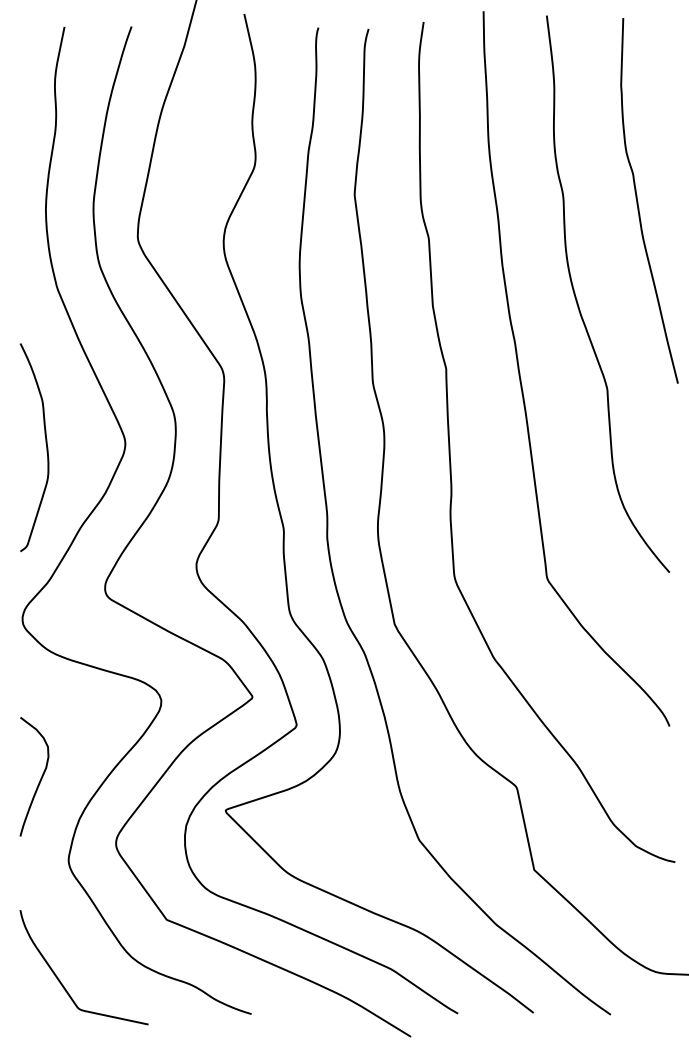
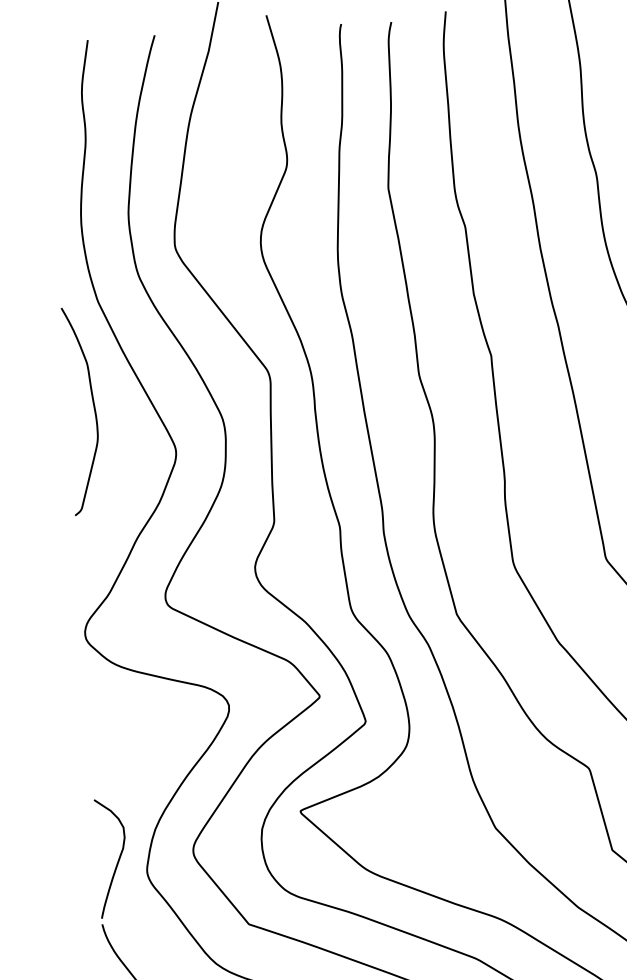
curve: (45, 443) -> (93, 406), moved
curve: (40, 778) -> (118, 859), moved

